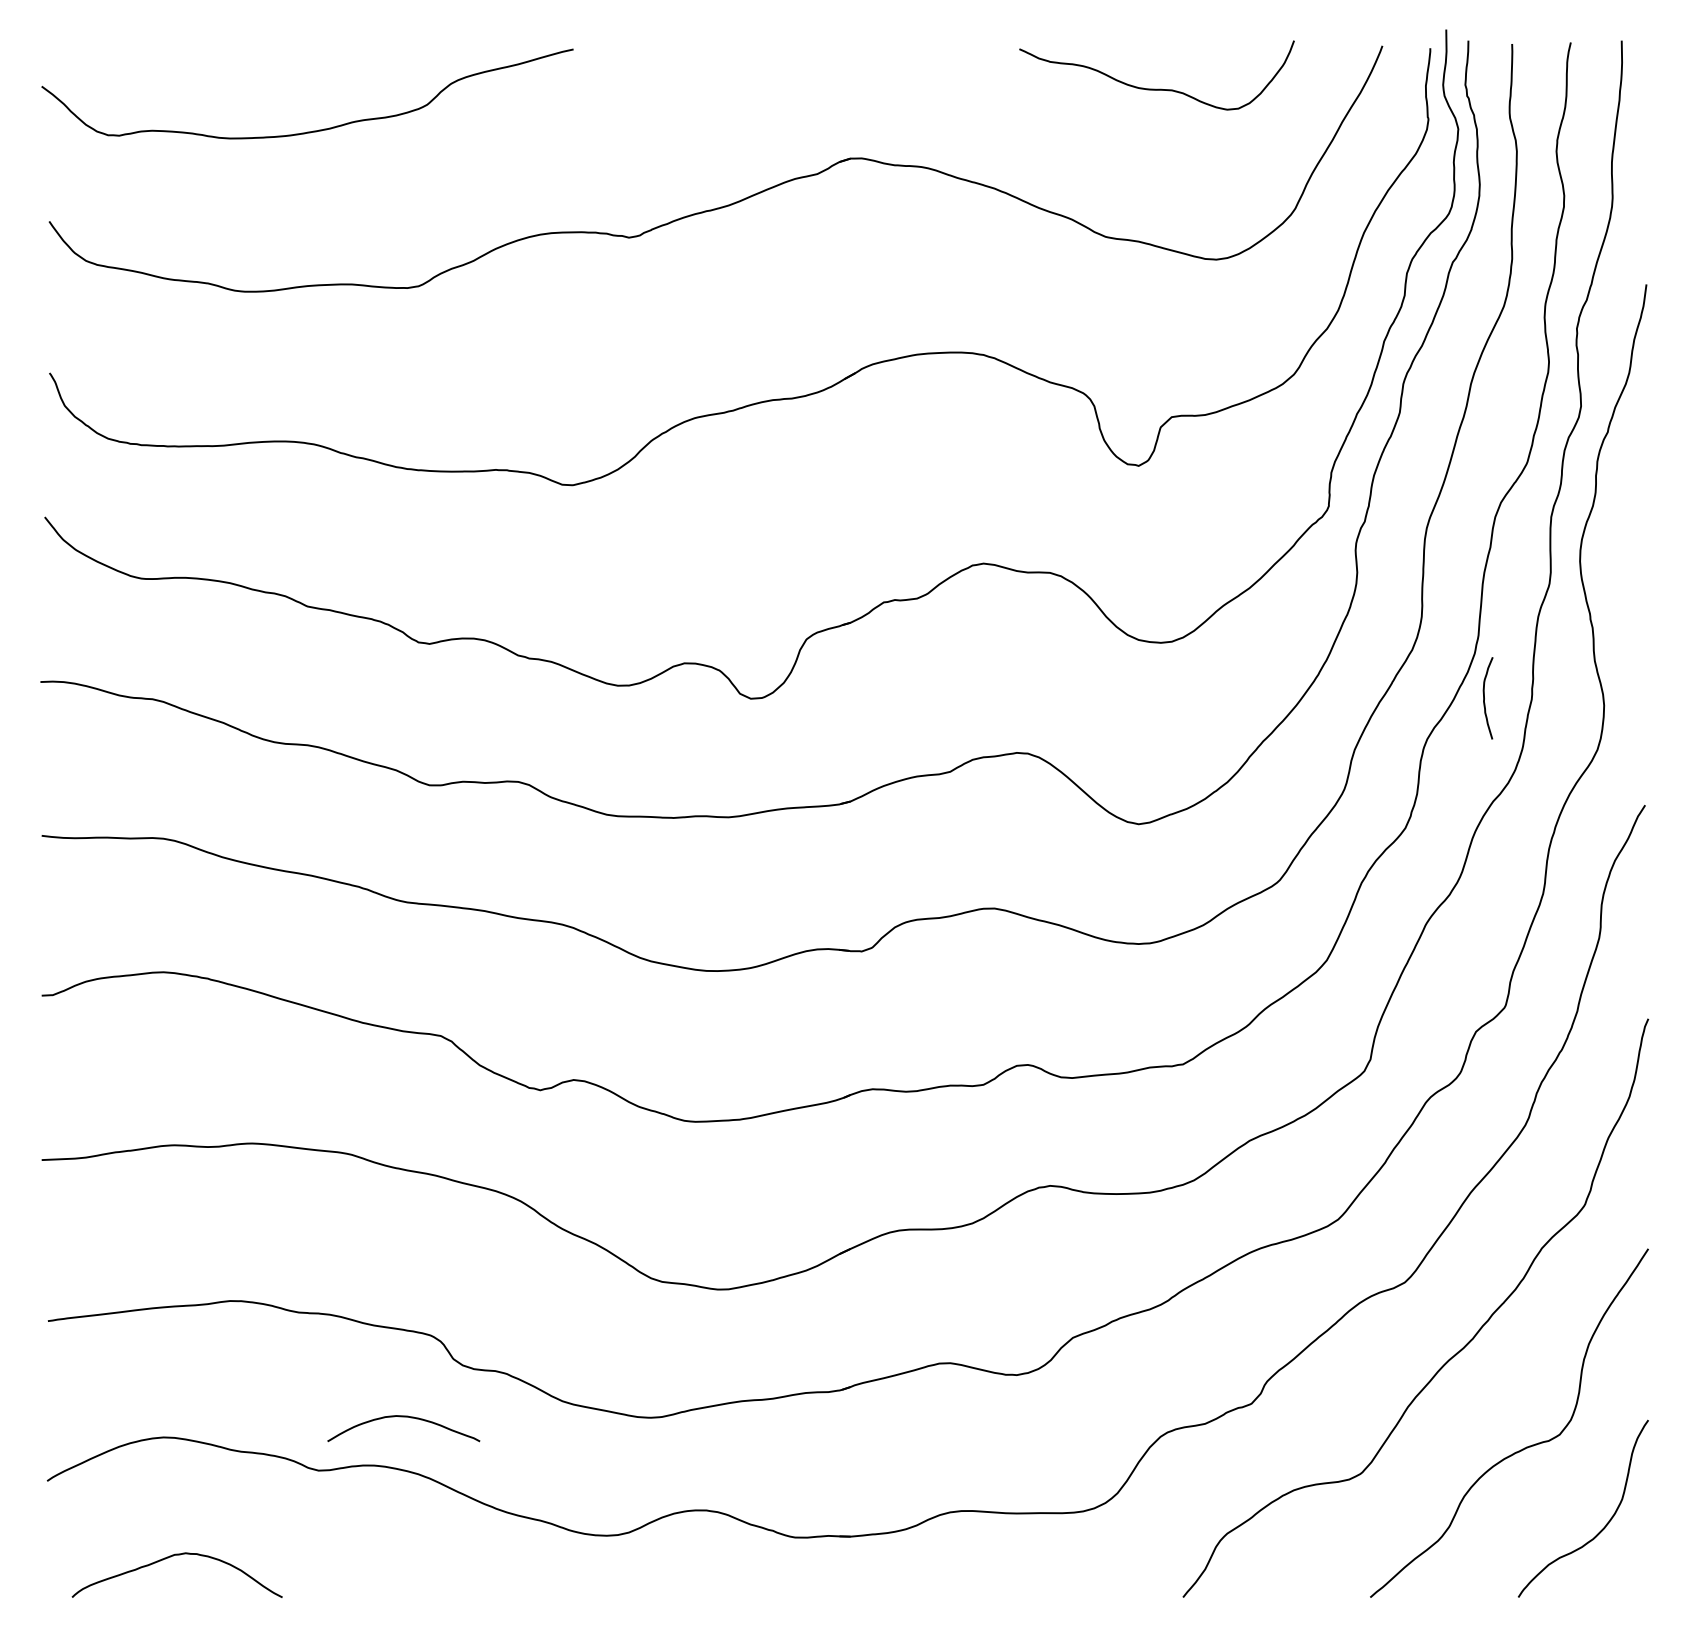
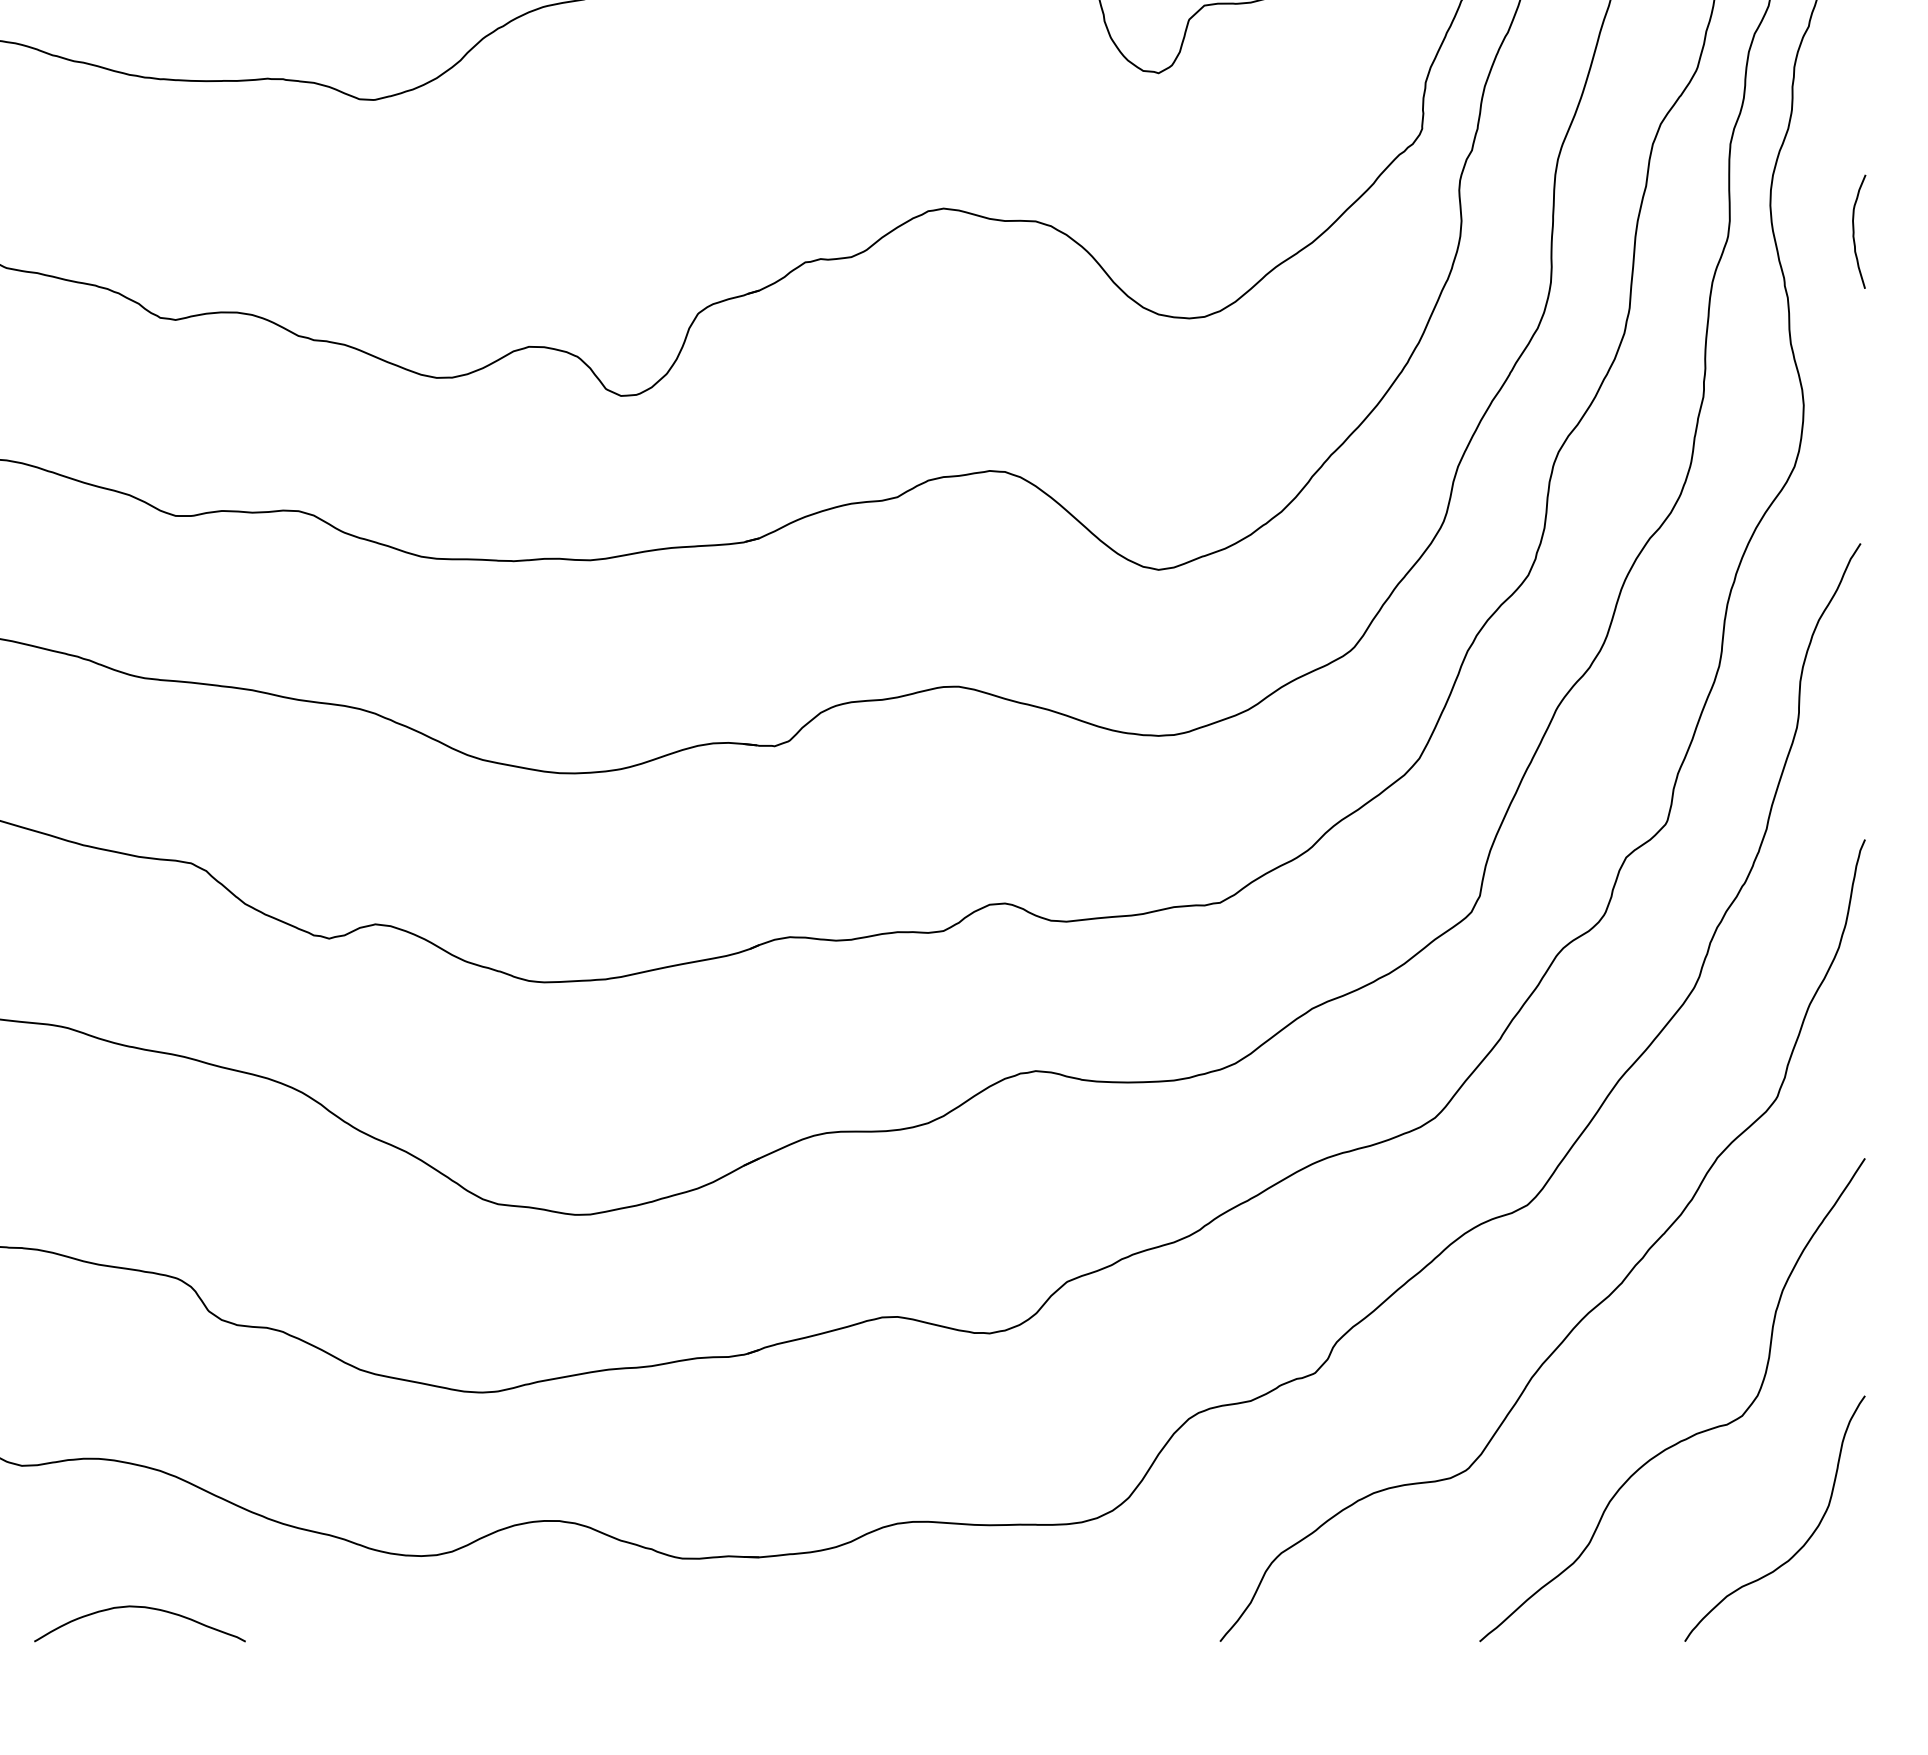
curve: (1484, 698) -> (1854, 232), moved
curve: (403, 1417) -> (139, 1608), moved

